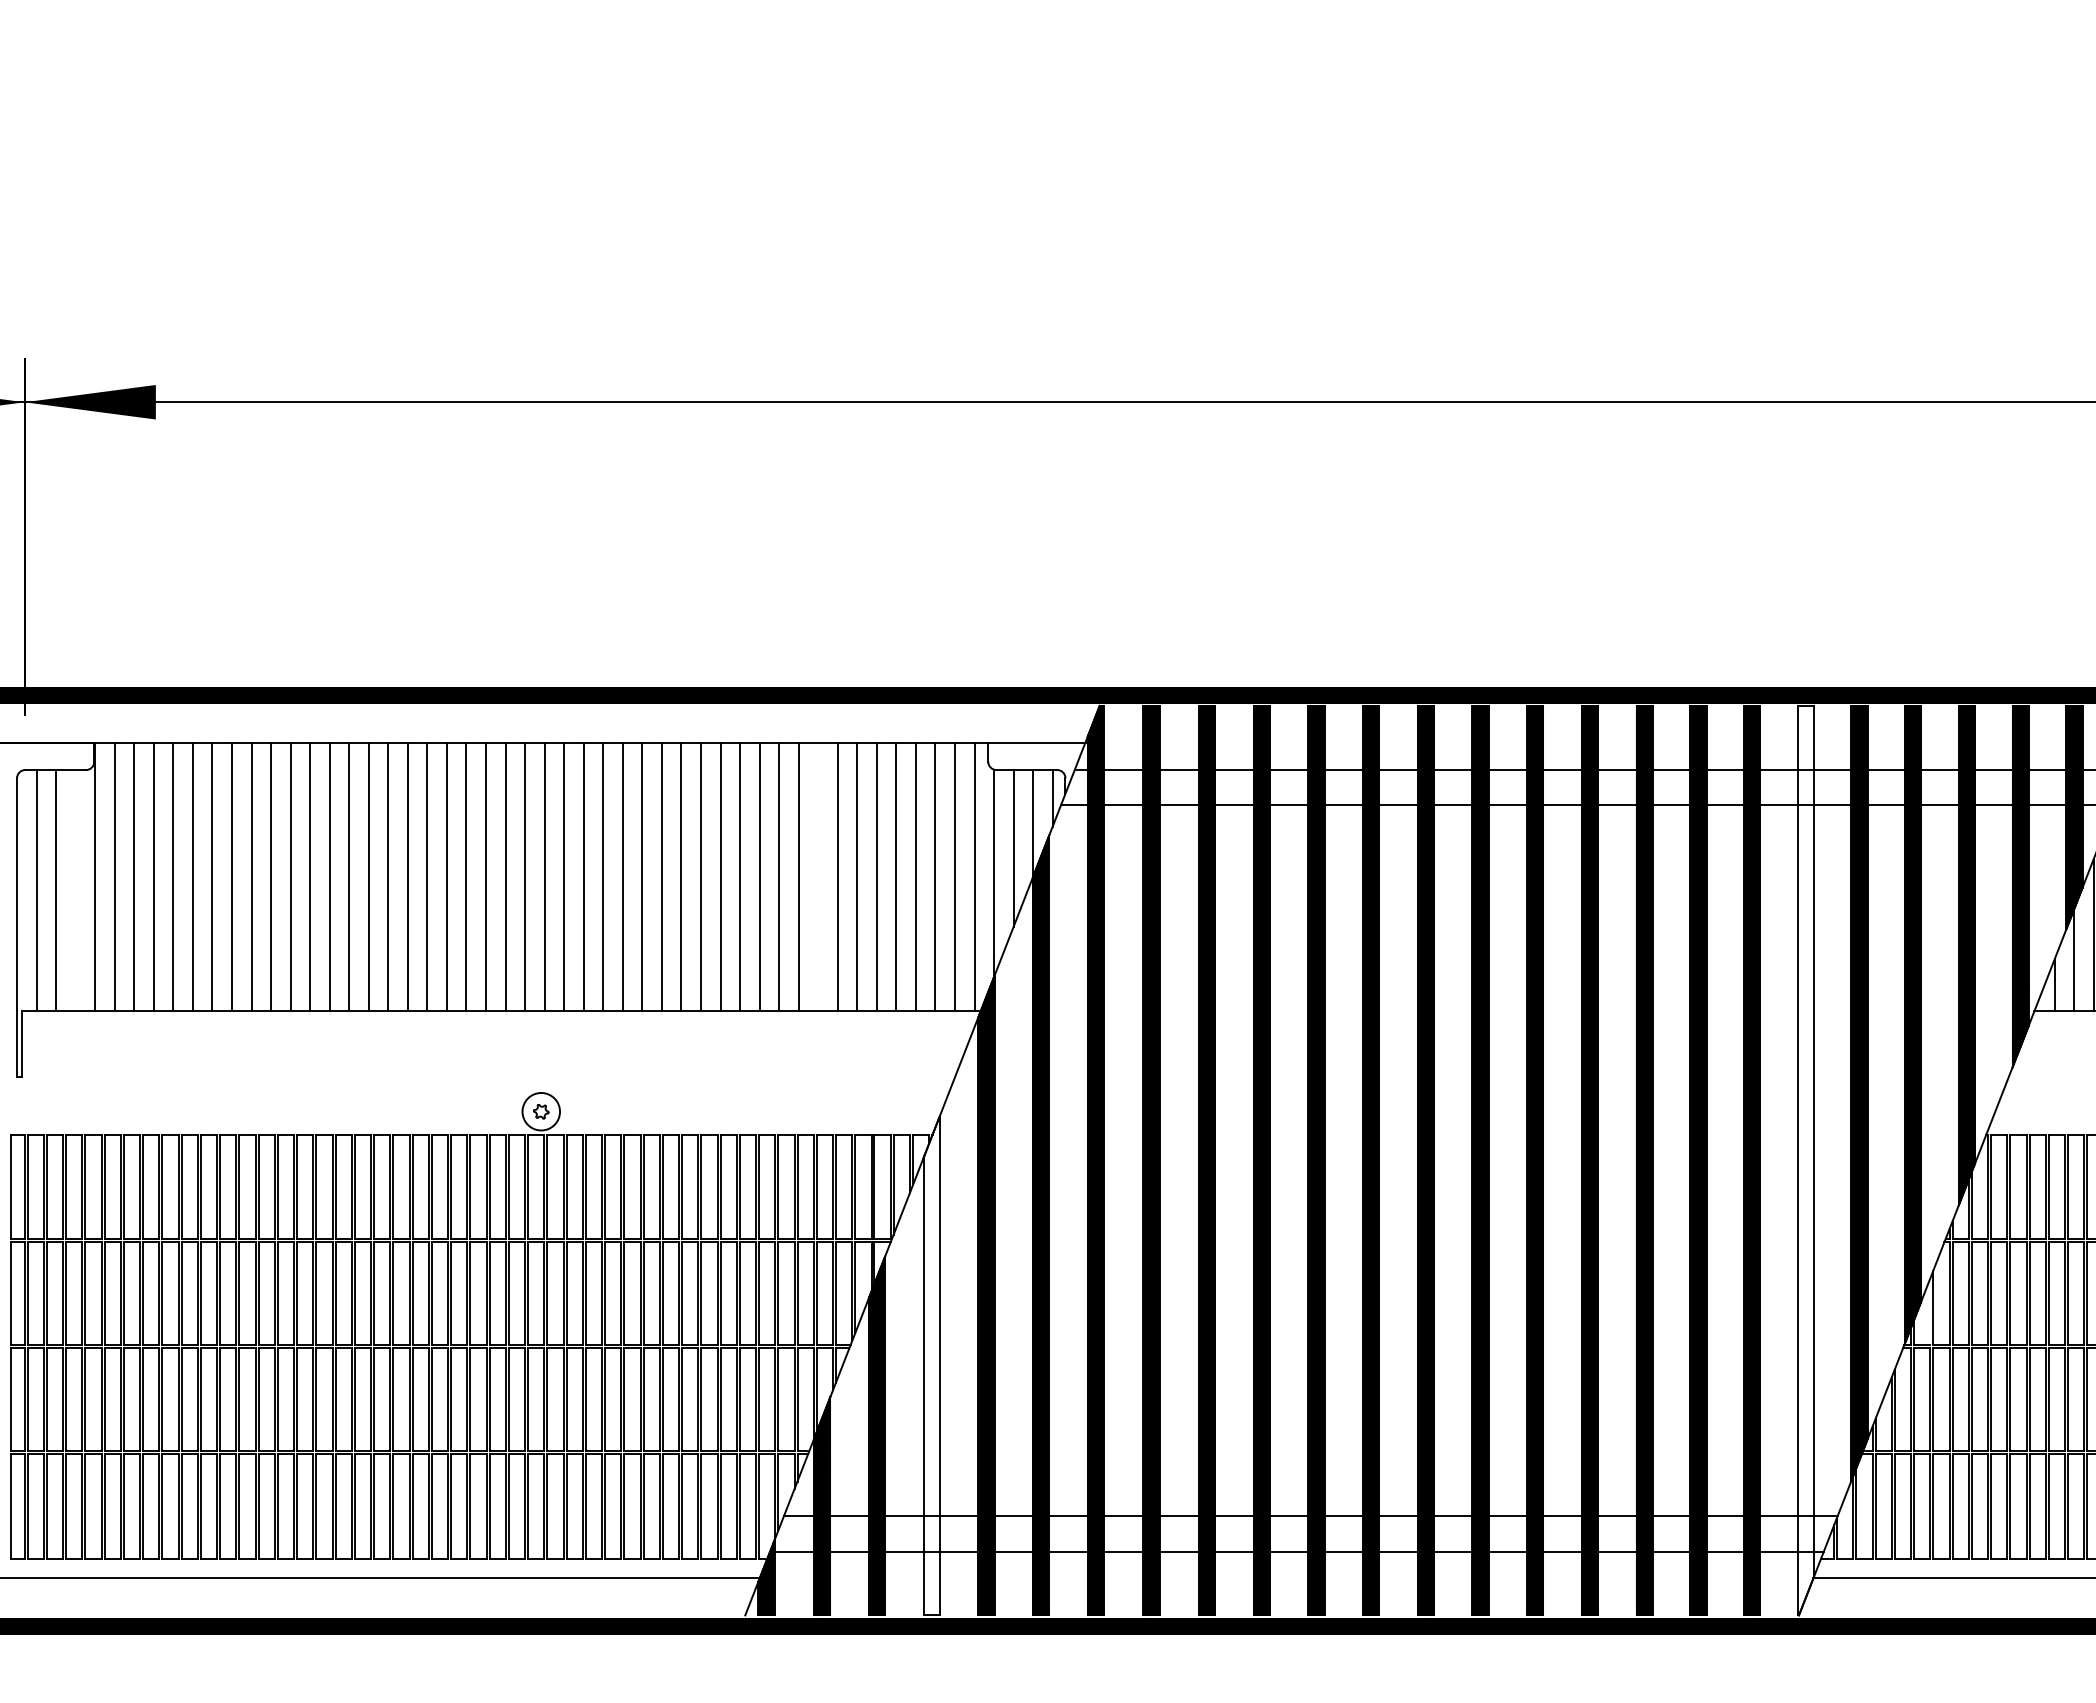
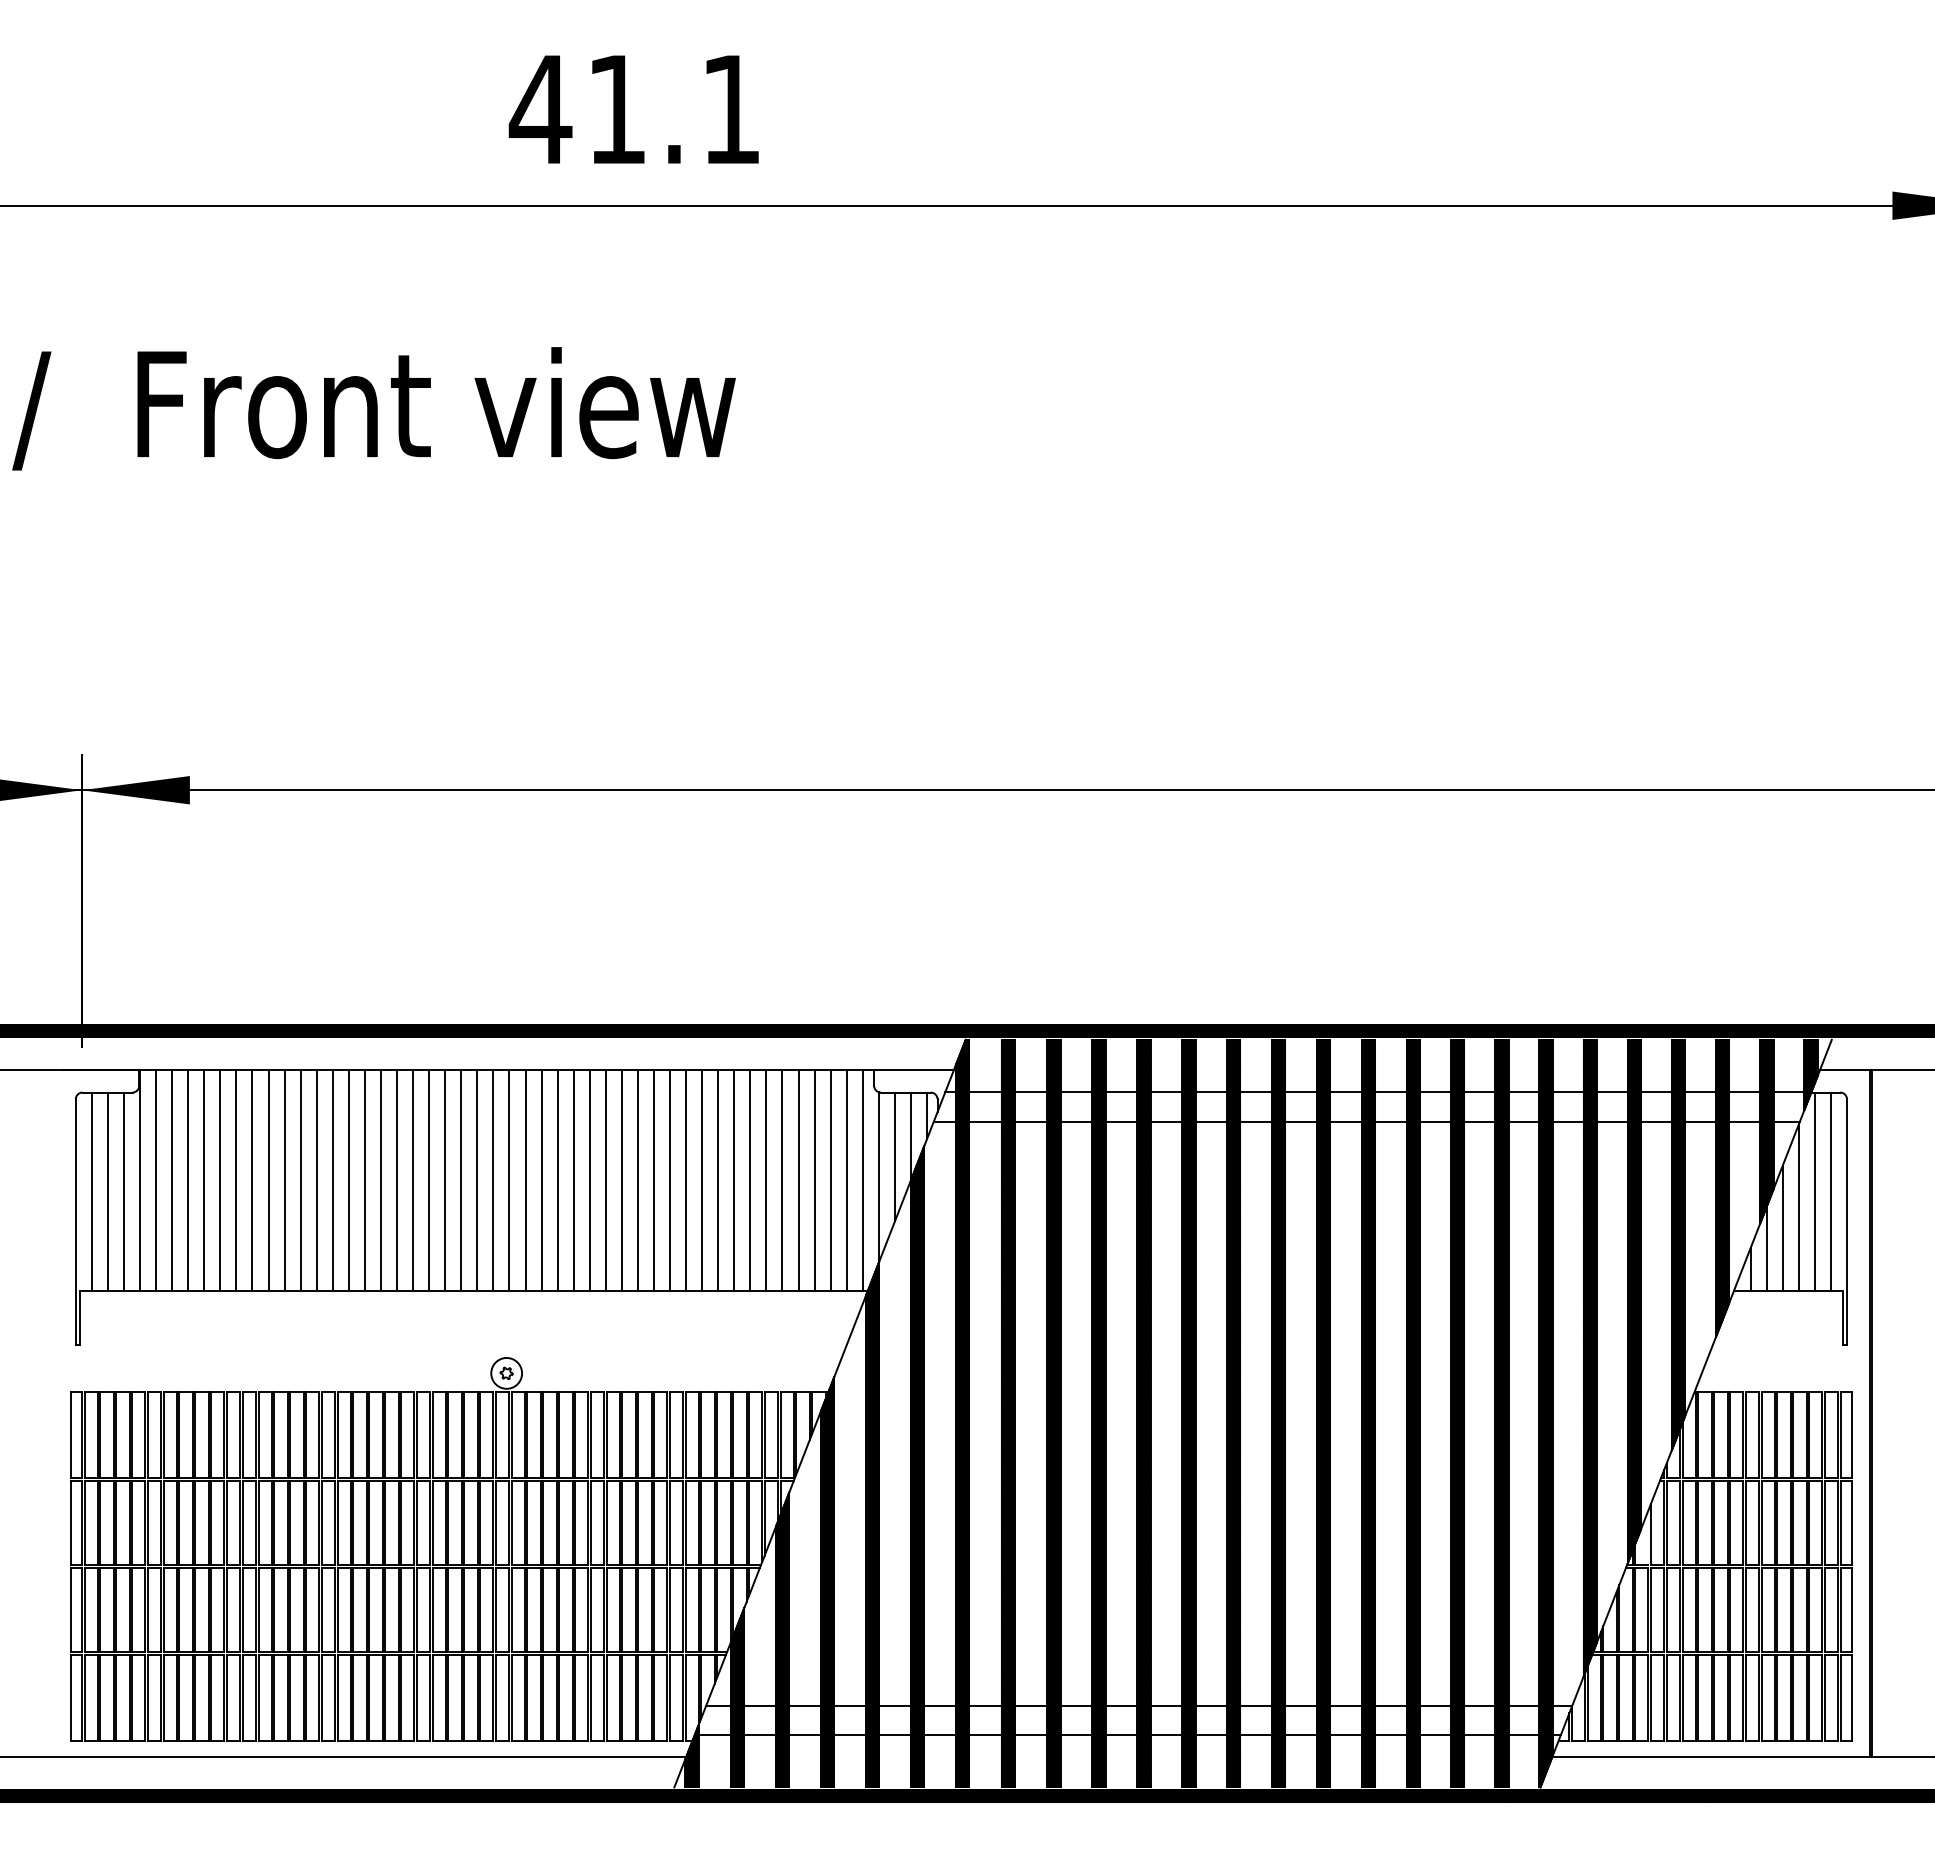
line: (818, 877) -> (734, 1180), added
line: (75, 890) -> (123, 1191), added
hatch: (1805, 1160) -> (1545, 1413), added
hatch: (931, 1366) -> (827, 1582), added

